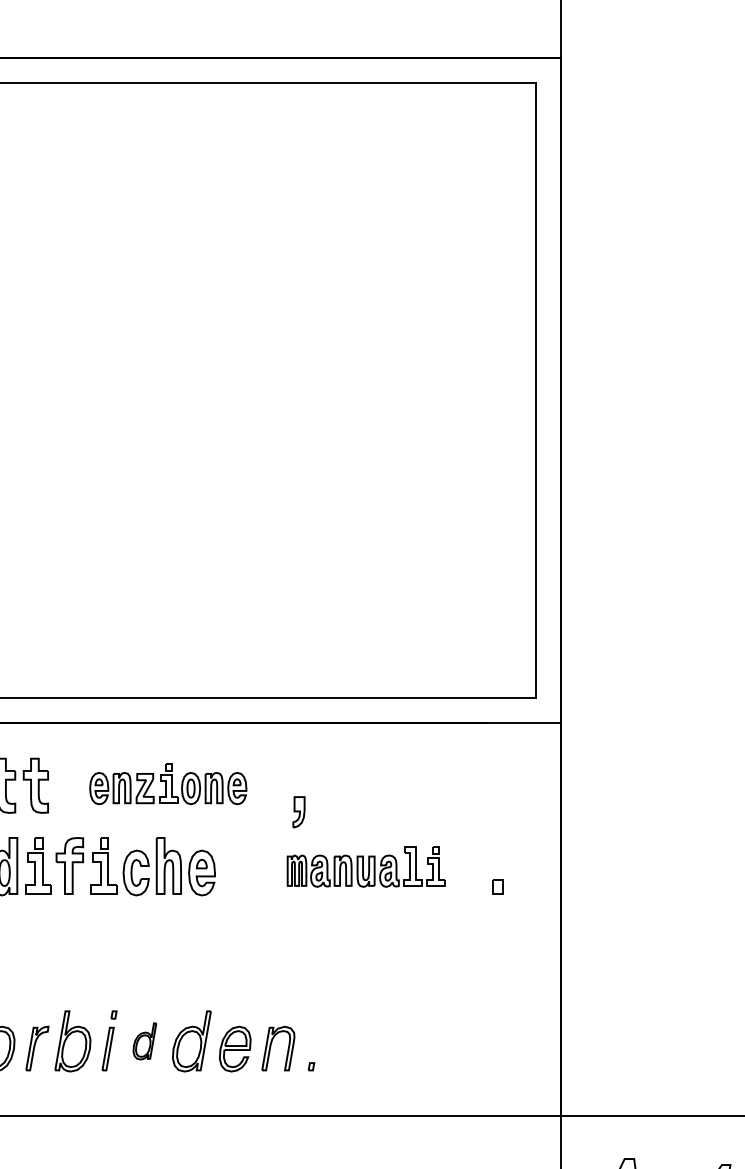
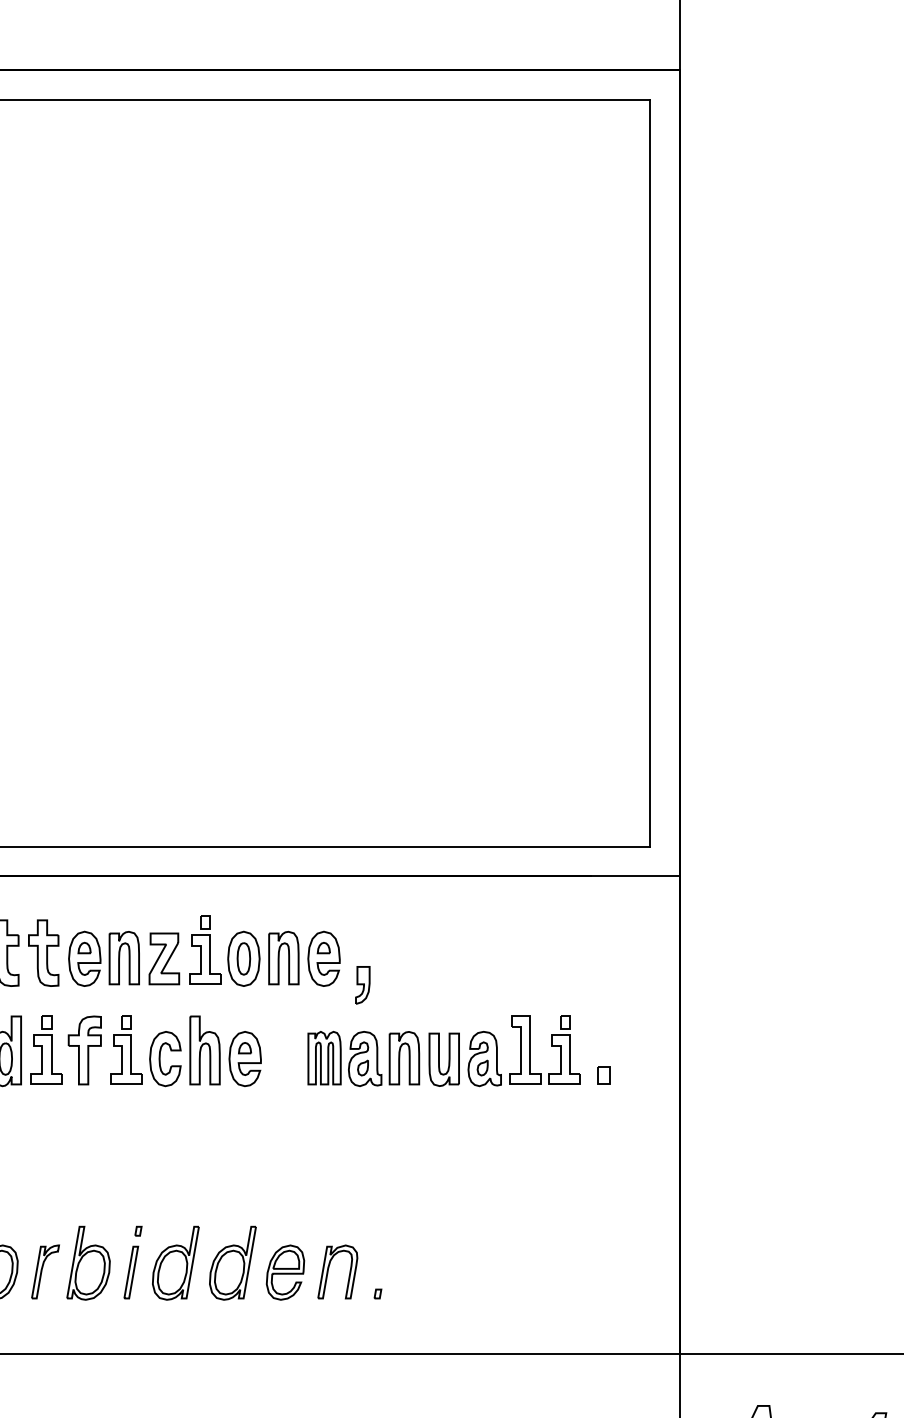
part: (167, 783) -> (203, 950), size x1.43
part: (365, 866) -> (443, 1051), size x1.43
part: (144, 1041) -> (175, 1263), size x1.67

